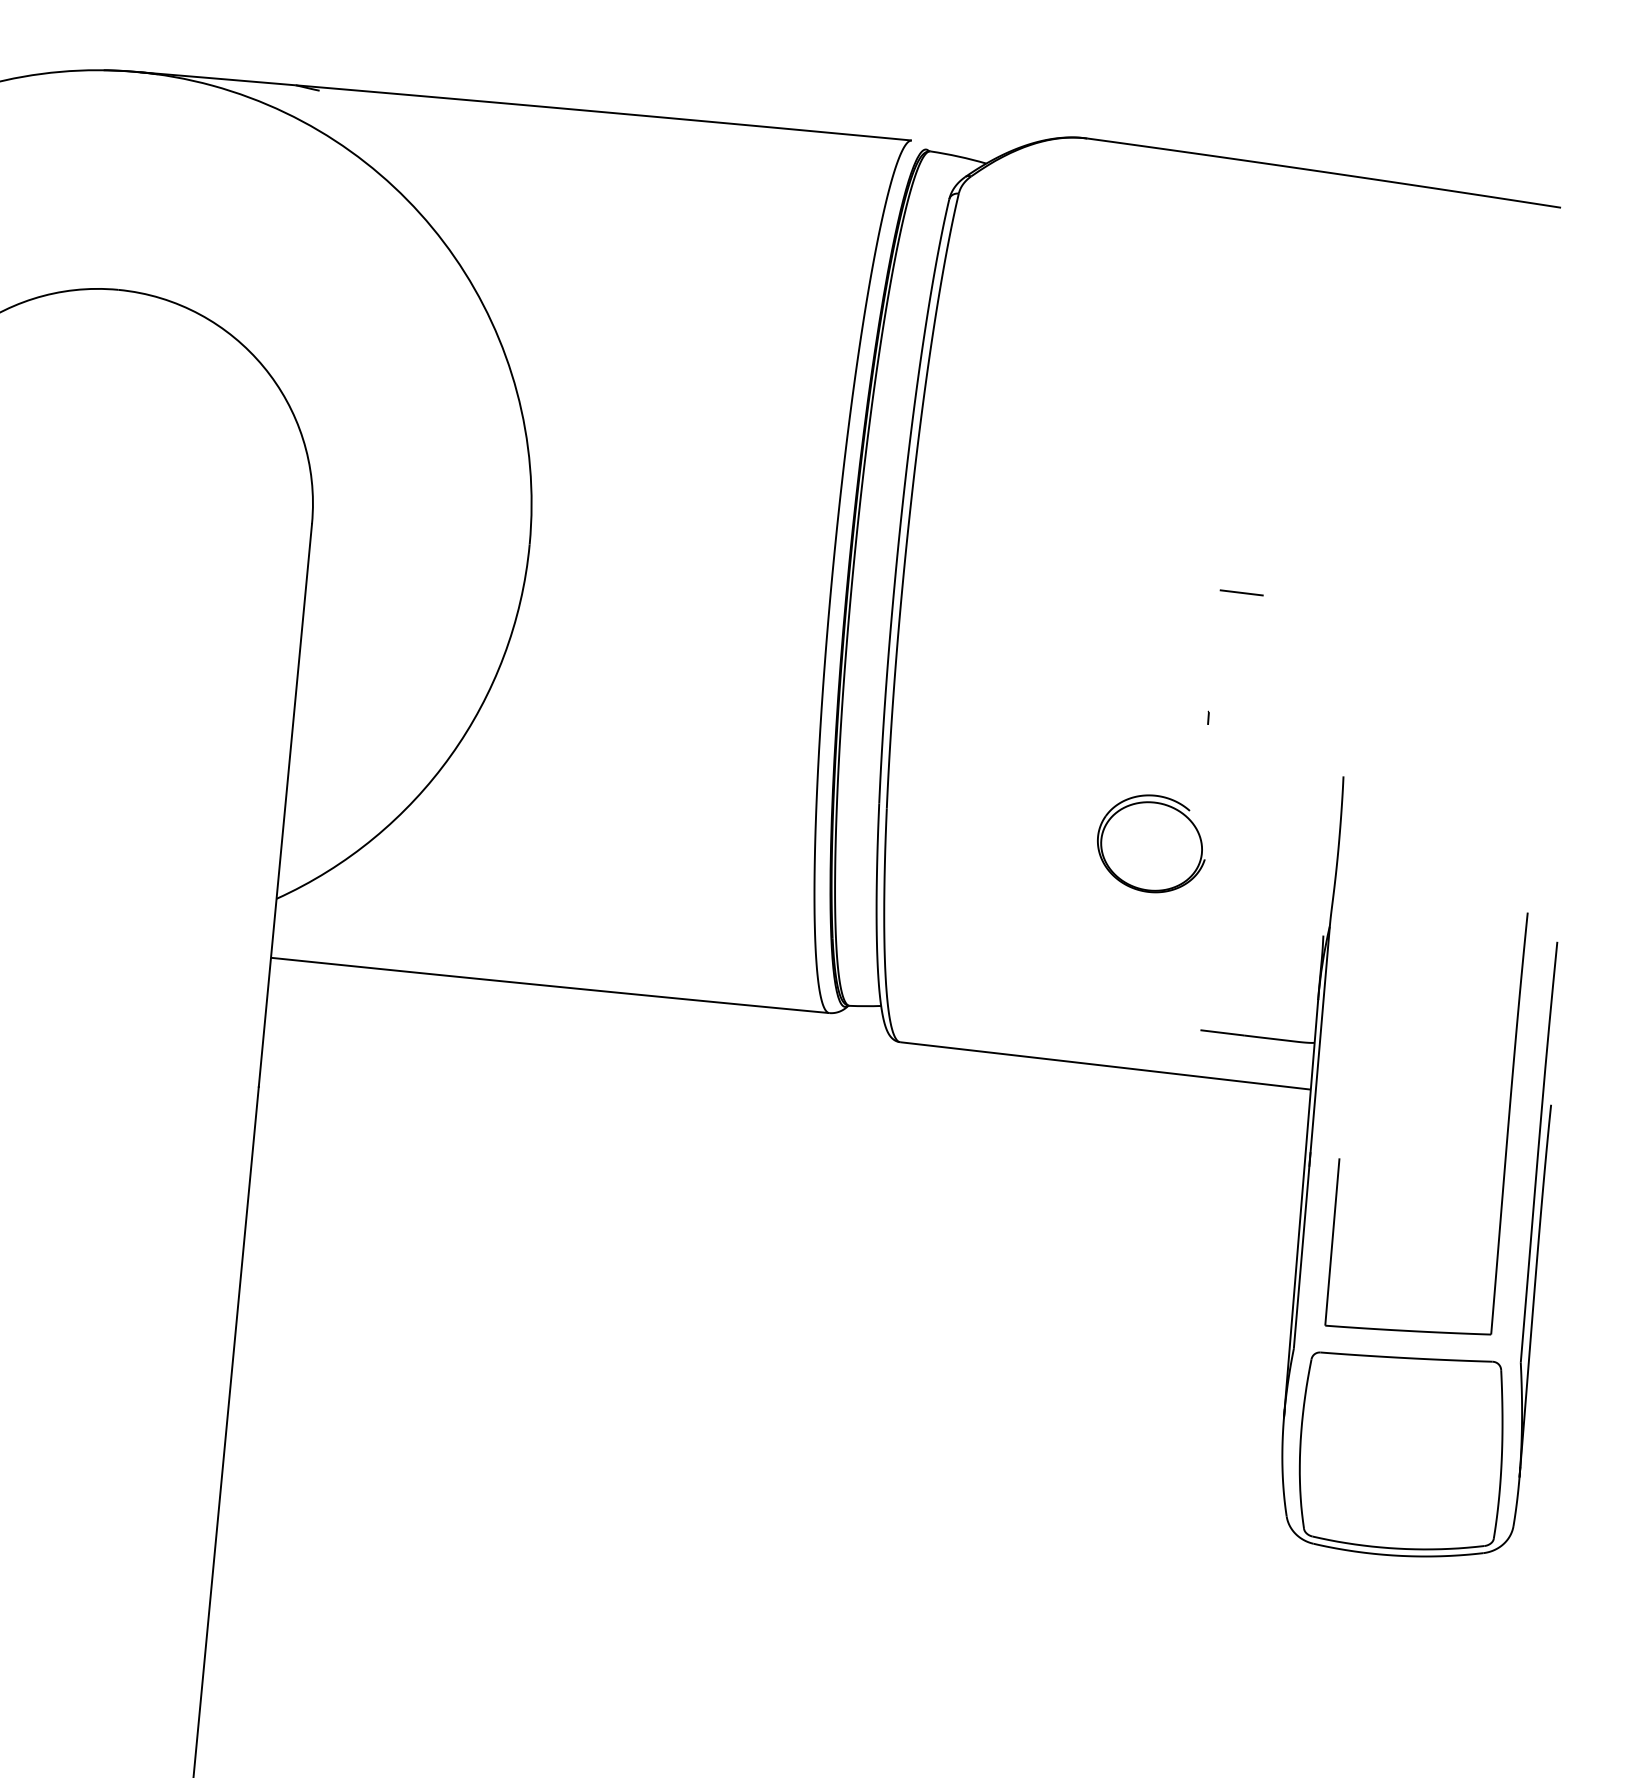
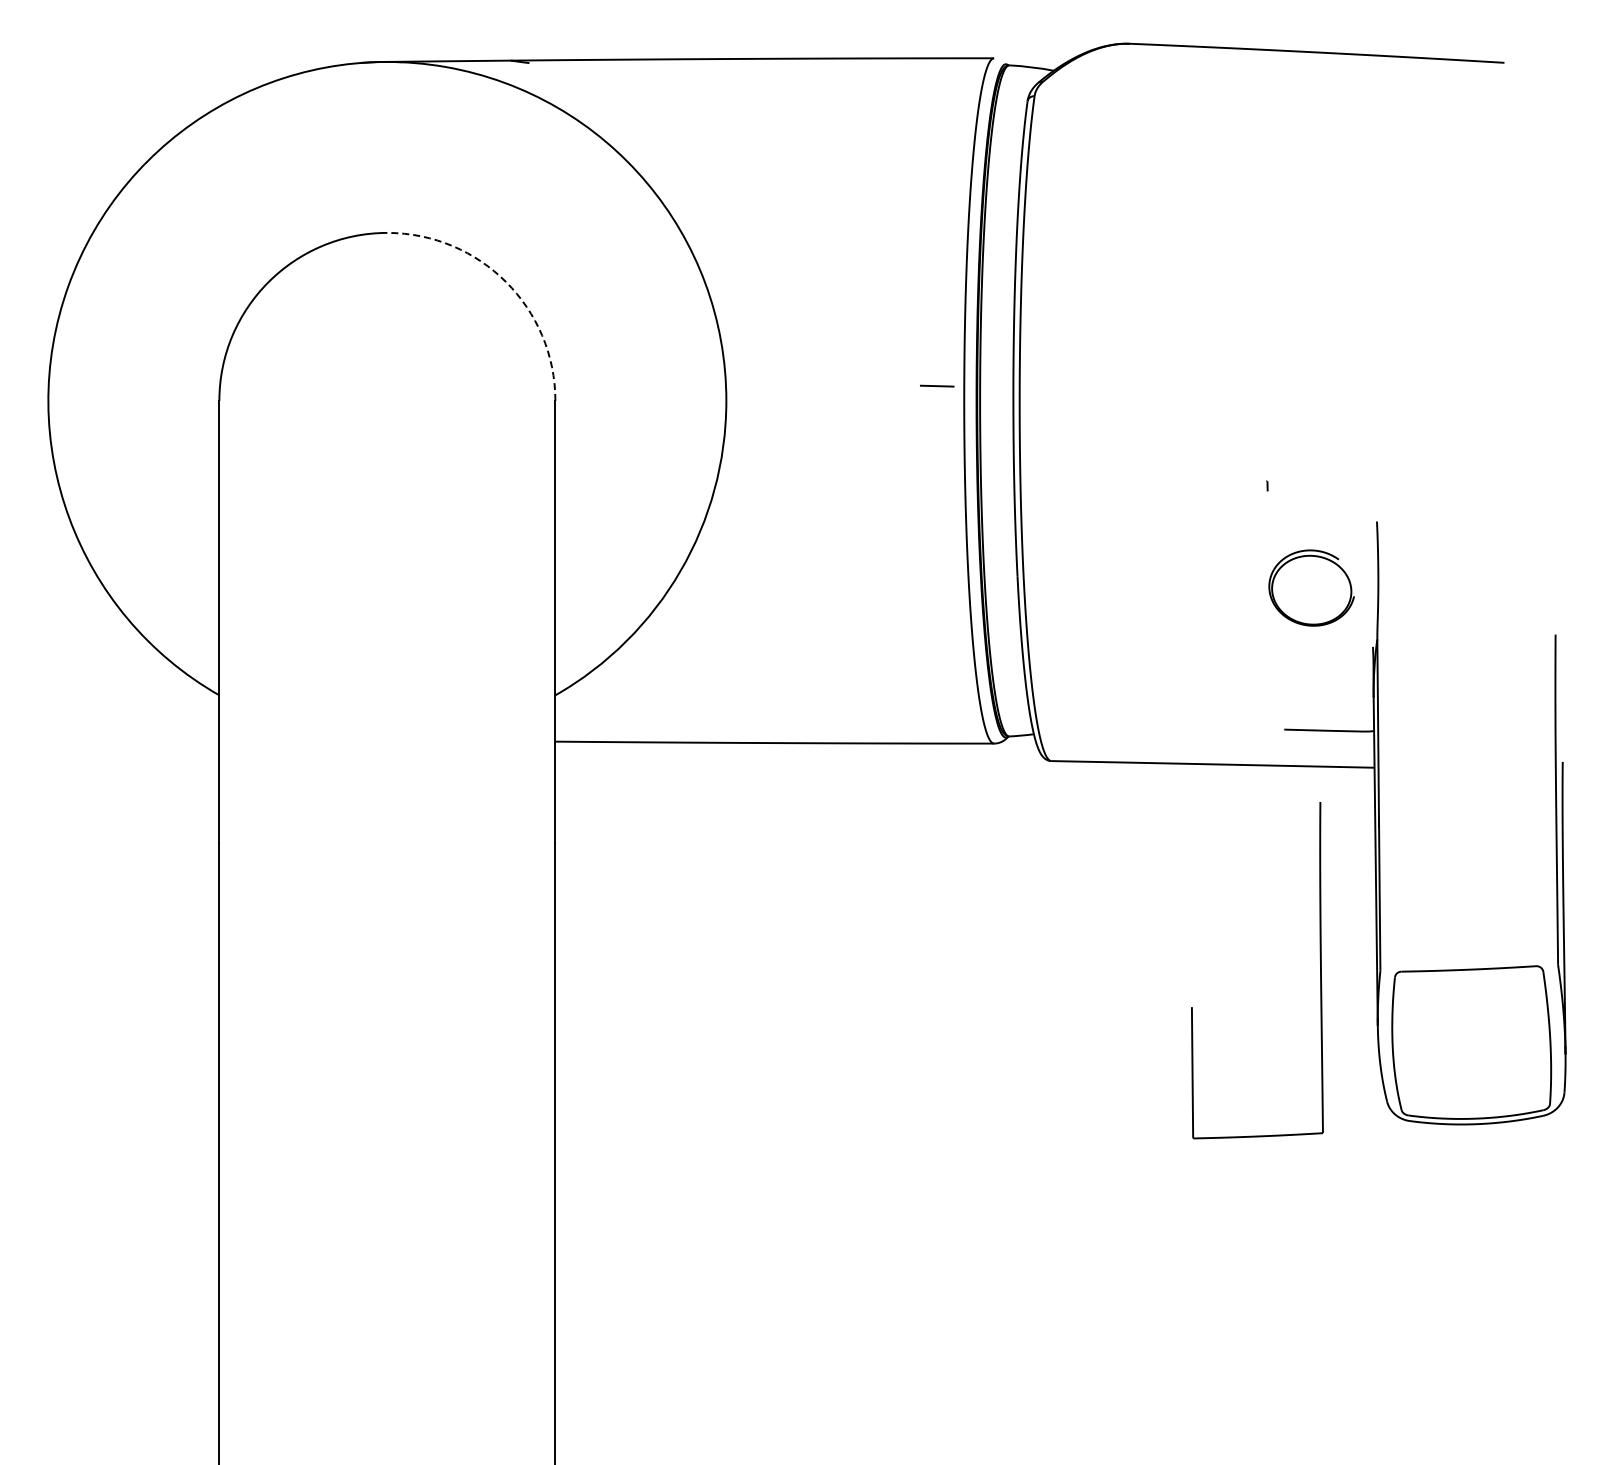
arc: (264, 367) -> (506, 282), solid -> dashed
line: (1242, 592) -> (937, 385), moved
part: (1151, 843) -> (1311, 587), moved
part: (1507, 1127) -> (1320, 970), moved

